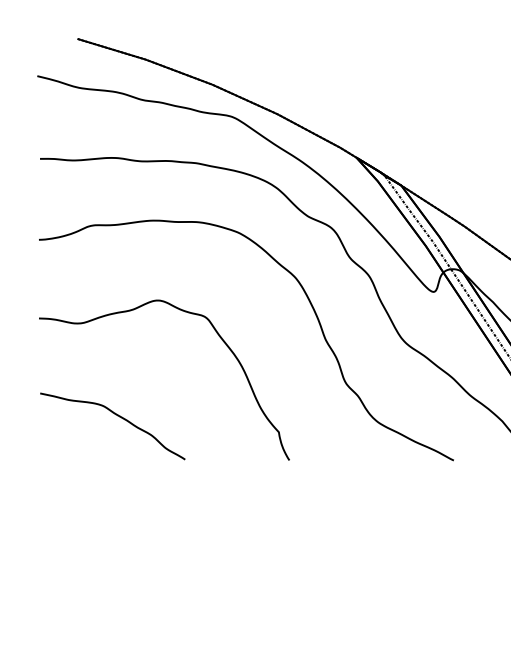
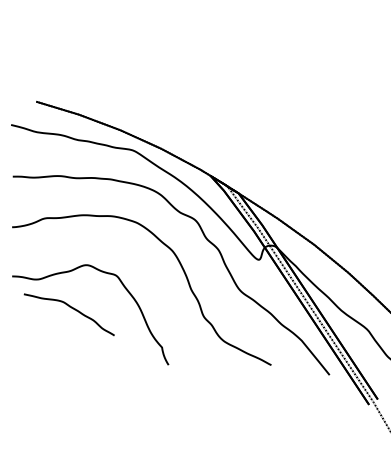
part: (116, 416) -> (71, 308), moved

